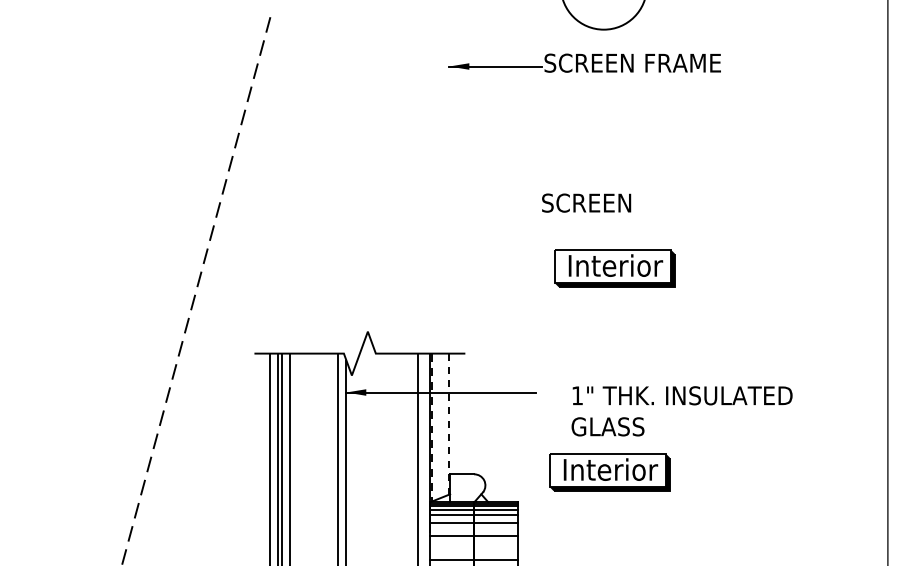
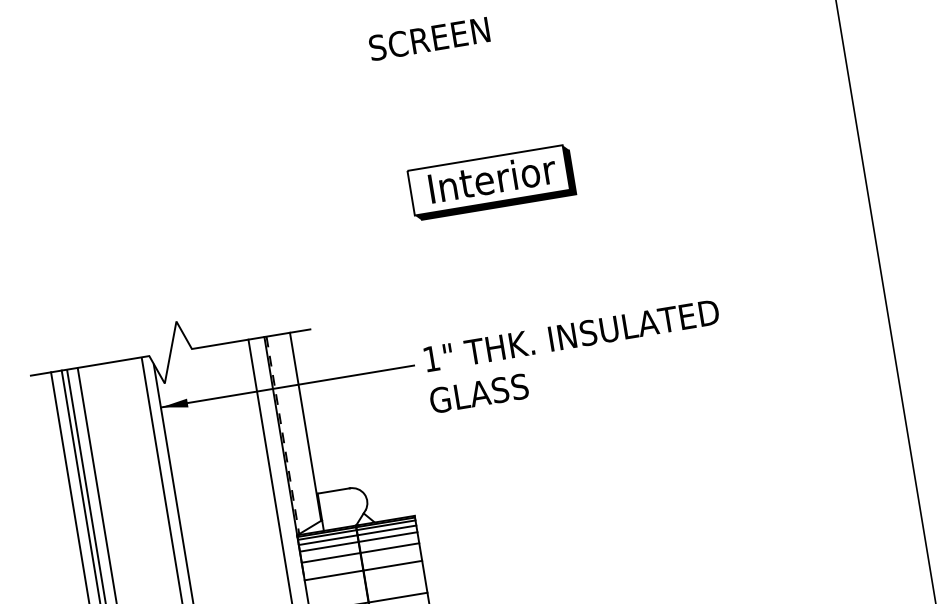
text: (586, 202) -> (429, 38), moved
text: (681, 411) -> (573, 356), moved
line: (449, 424) -> (305, 427), dashed -> solid
part: (609, 472) -> (529, 456), removed

